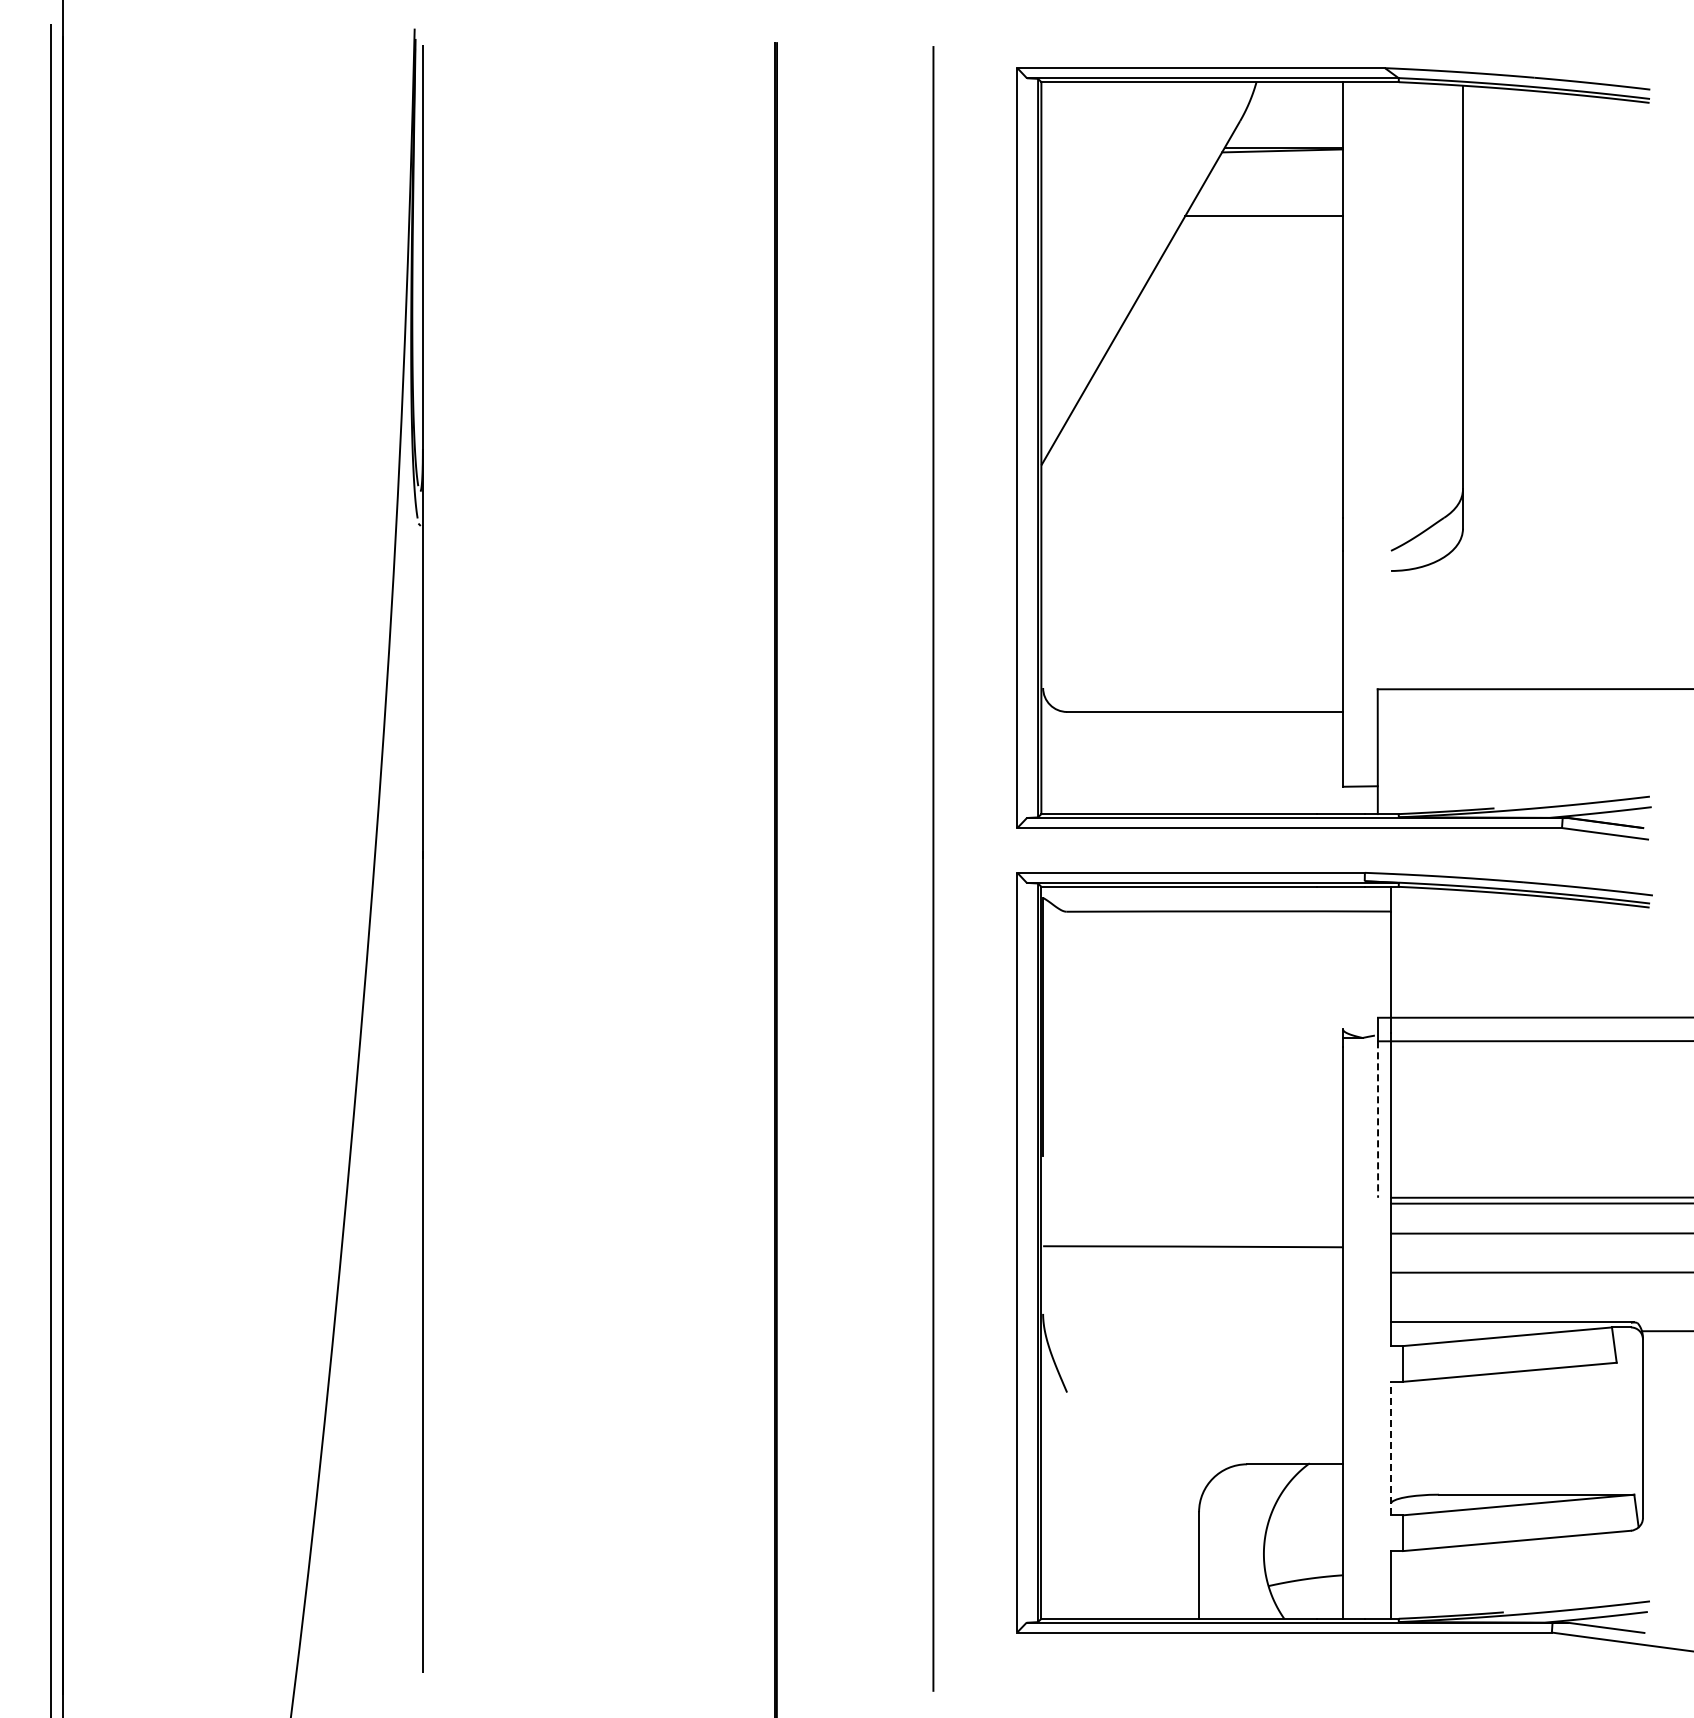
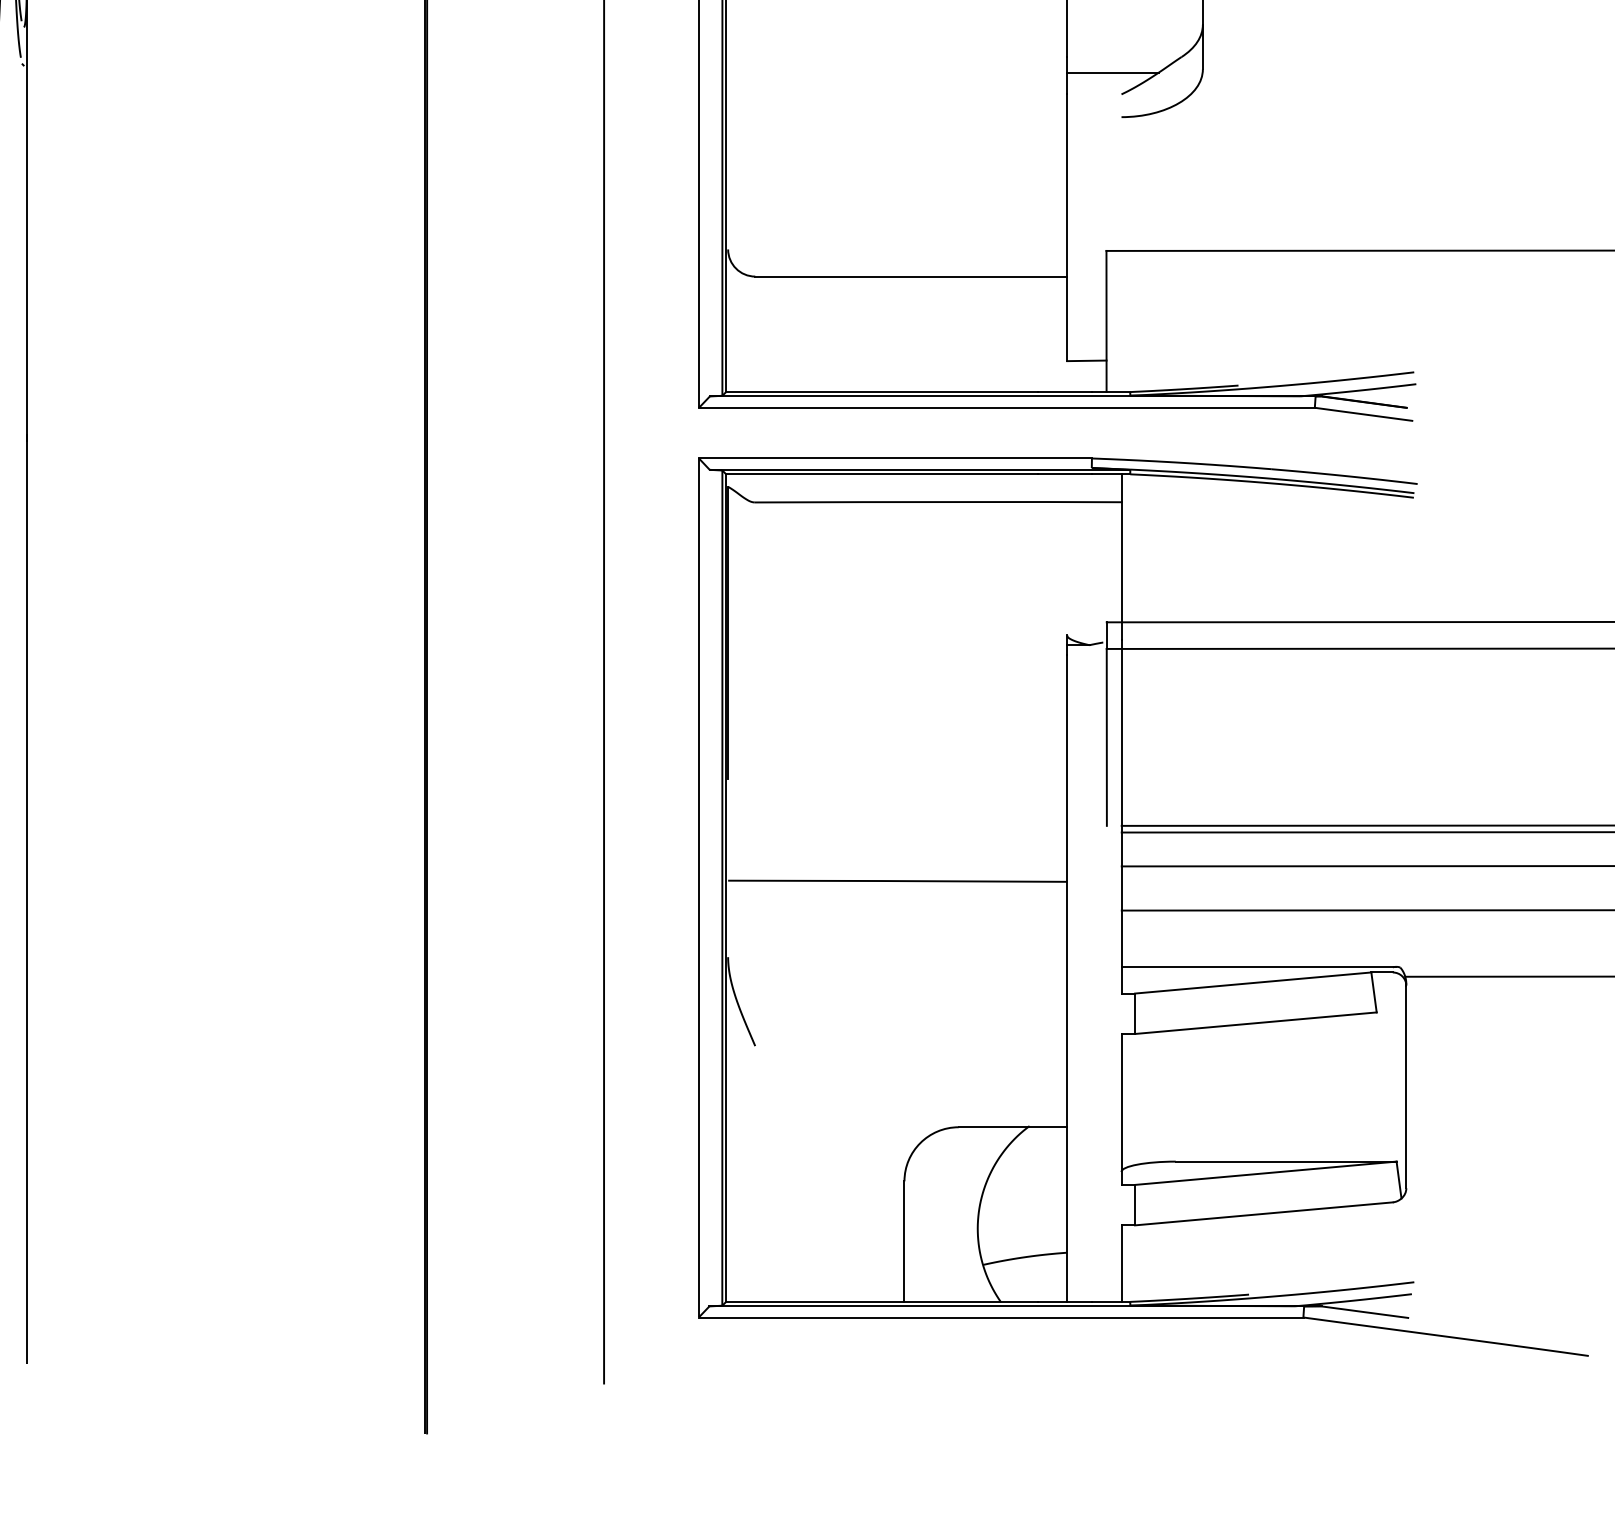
line: (1383, 531) -> (1113, 72), added
line: (1378, 1120) -> (1107, 738), dashed -> solid
line: (1391, 1448) -> (1122, 1109), dashed -> solid

